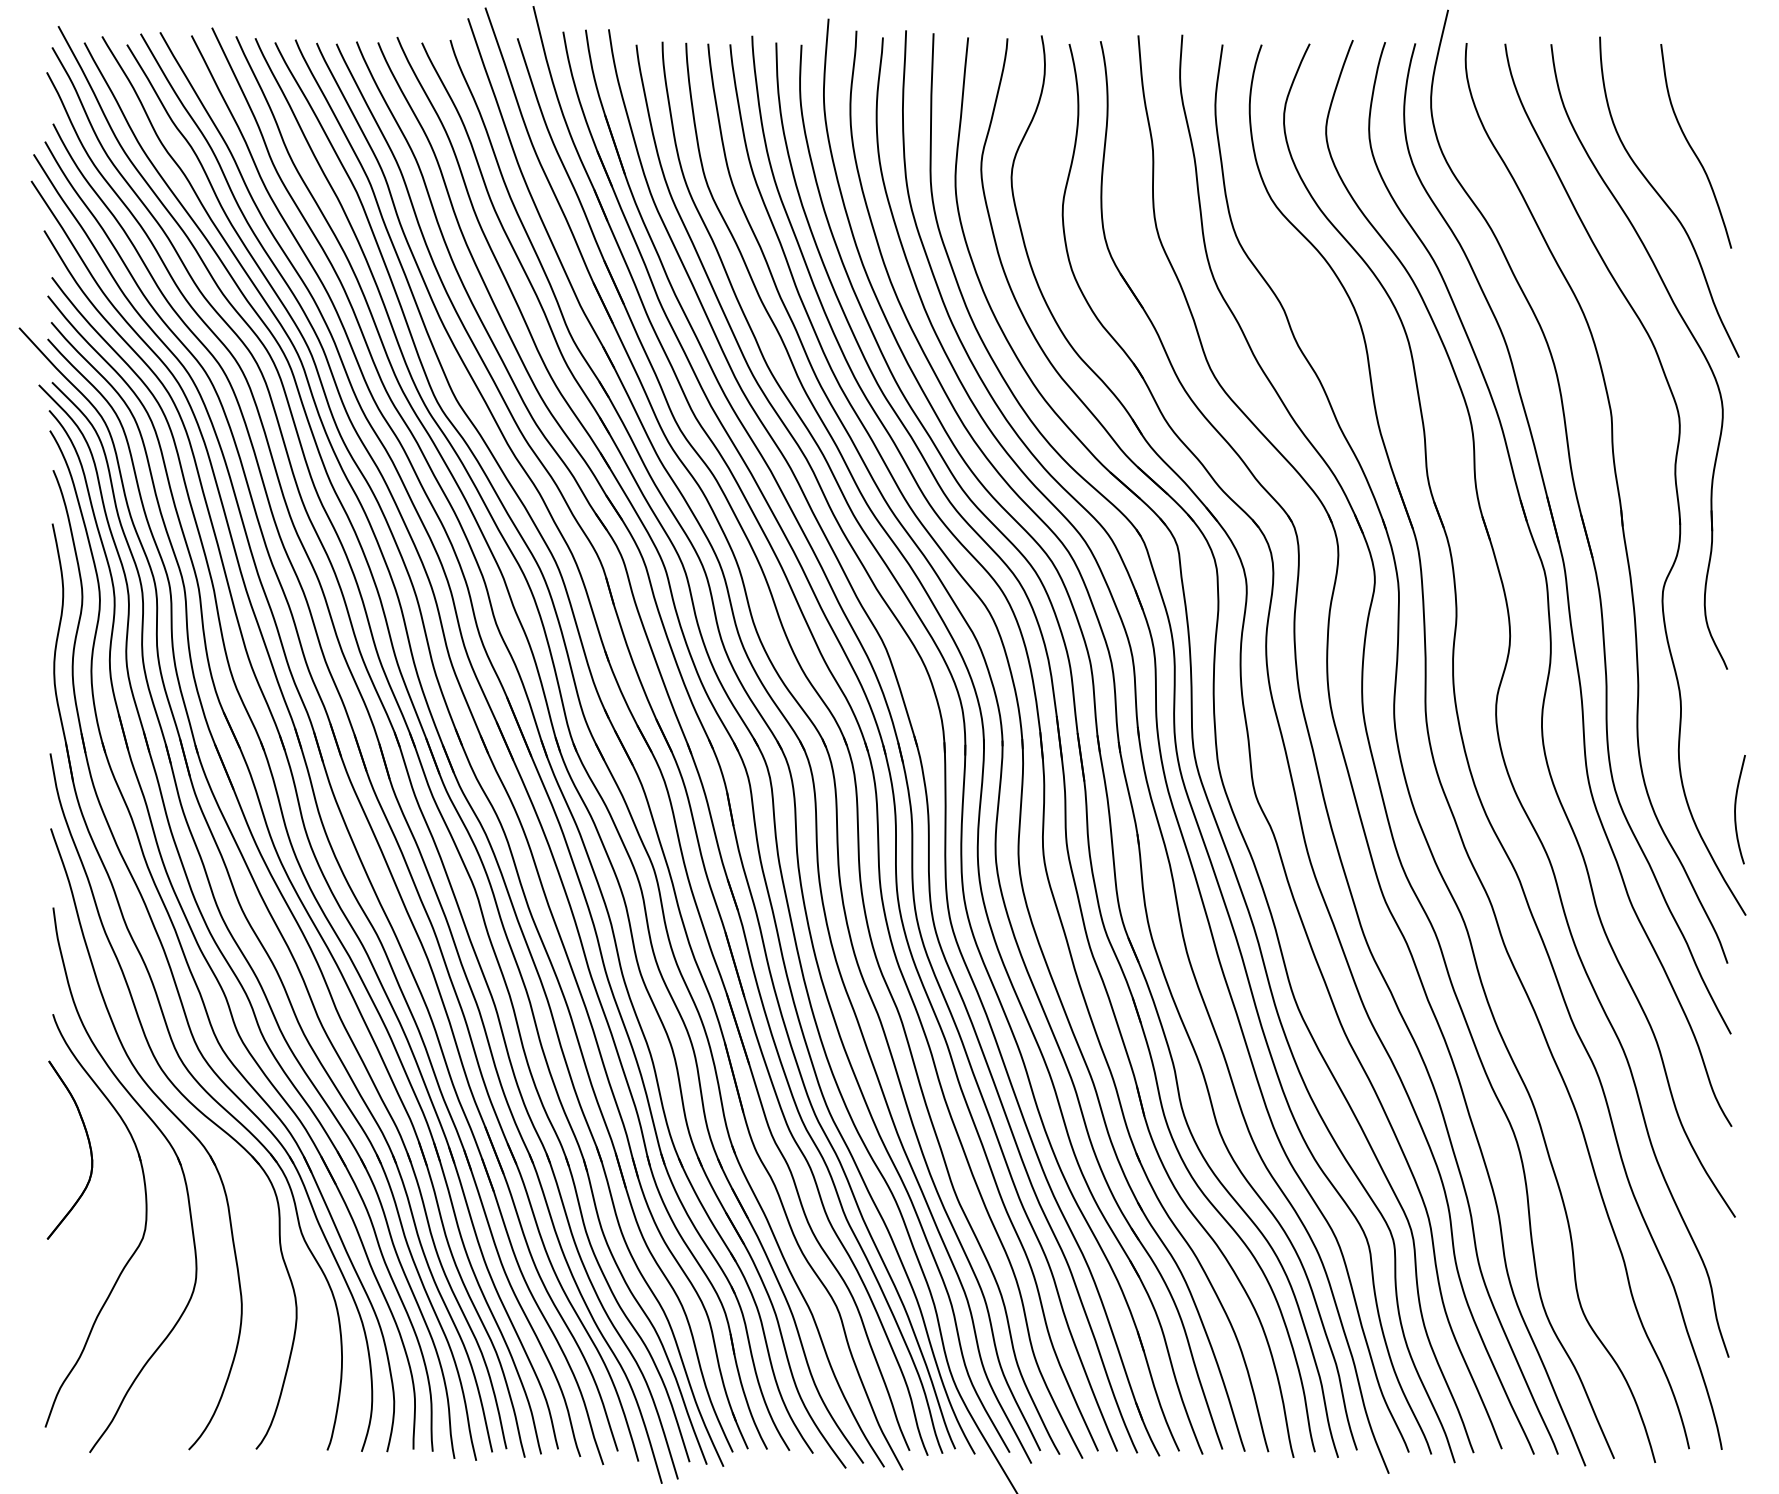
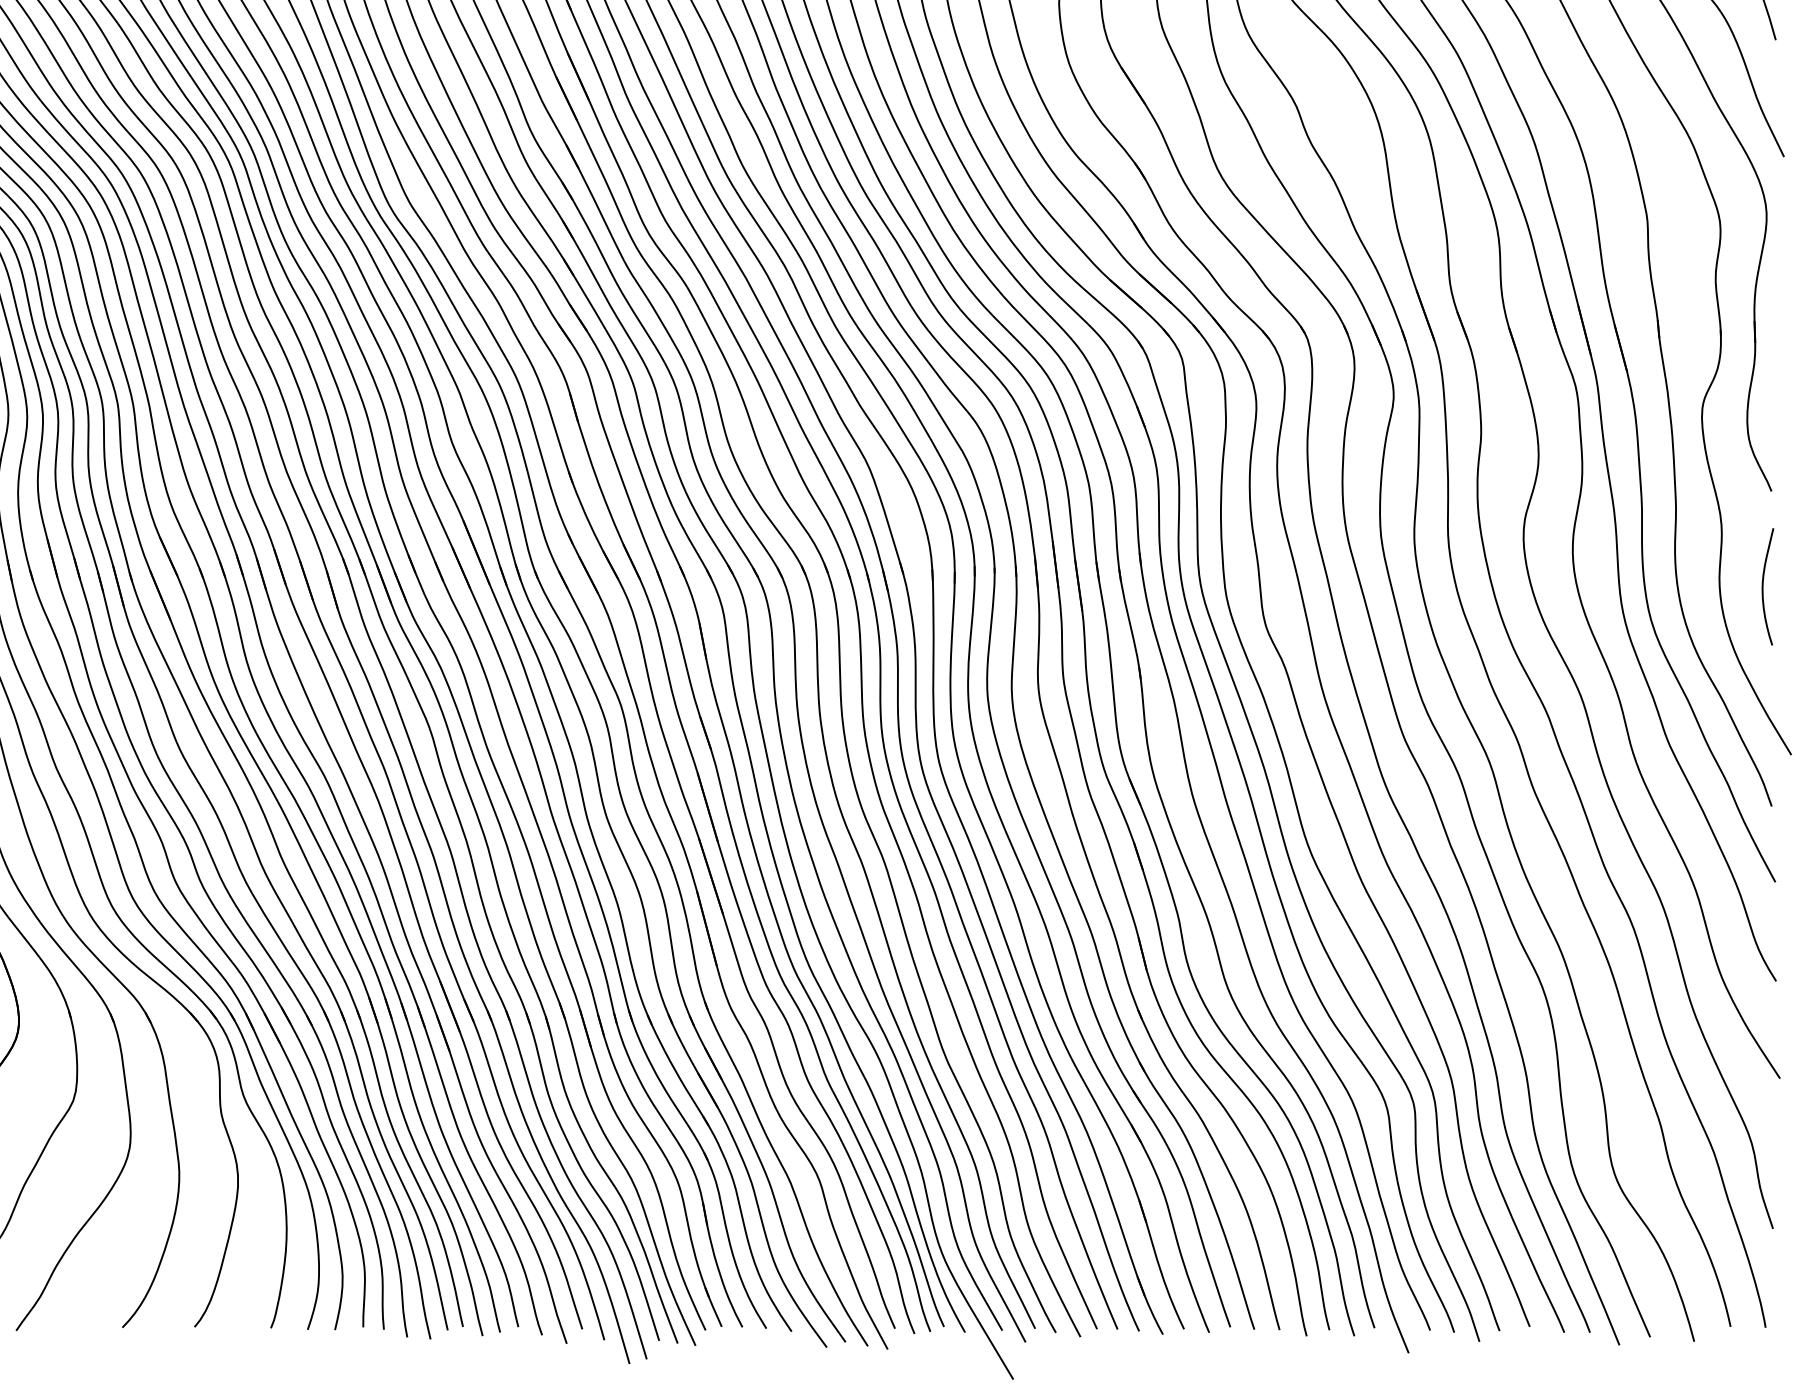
curve: (1736, 807) -> (1764, 584), moved

